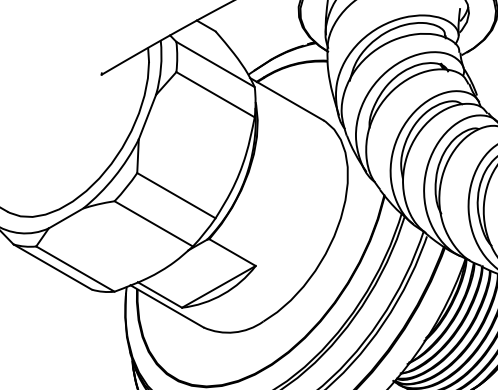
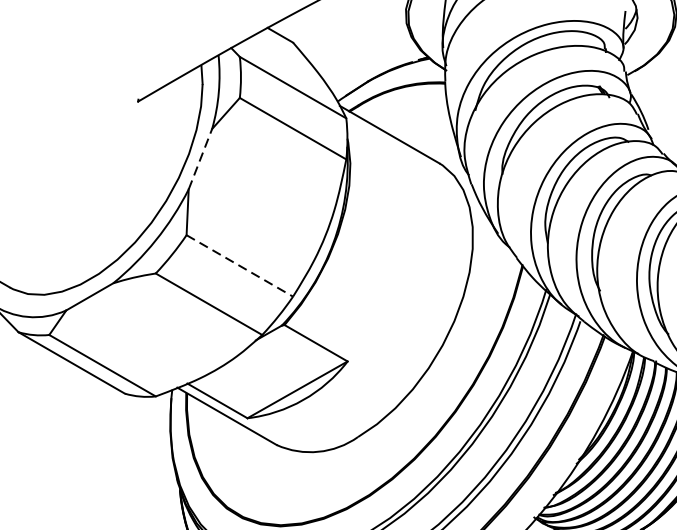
line: (147, 117) -> (200, 159), solid -> dashed
line: (176, 195) -> (239, 265), solid -> dashed

